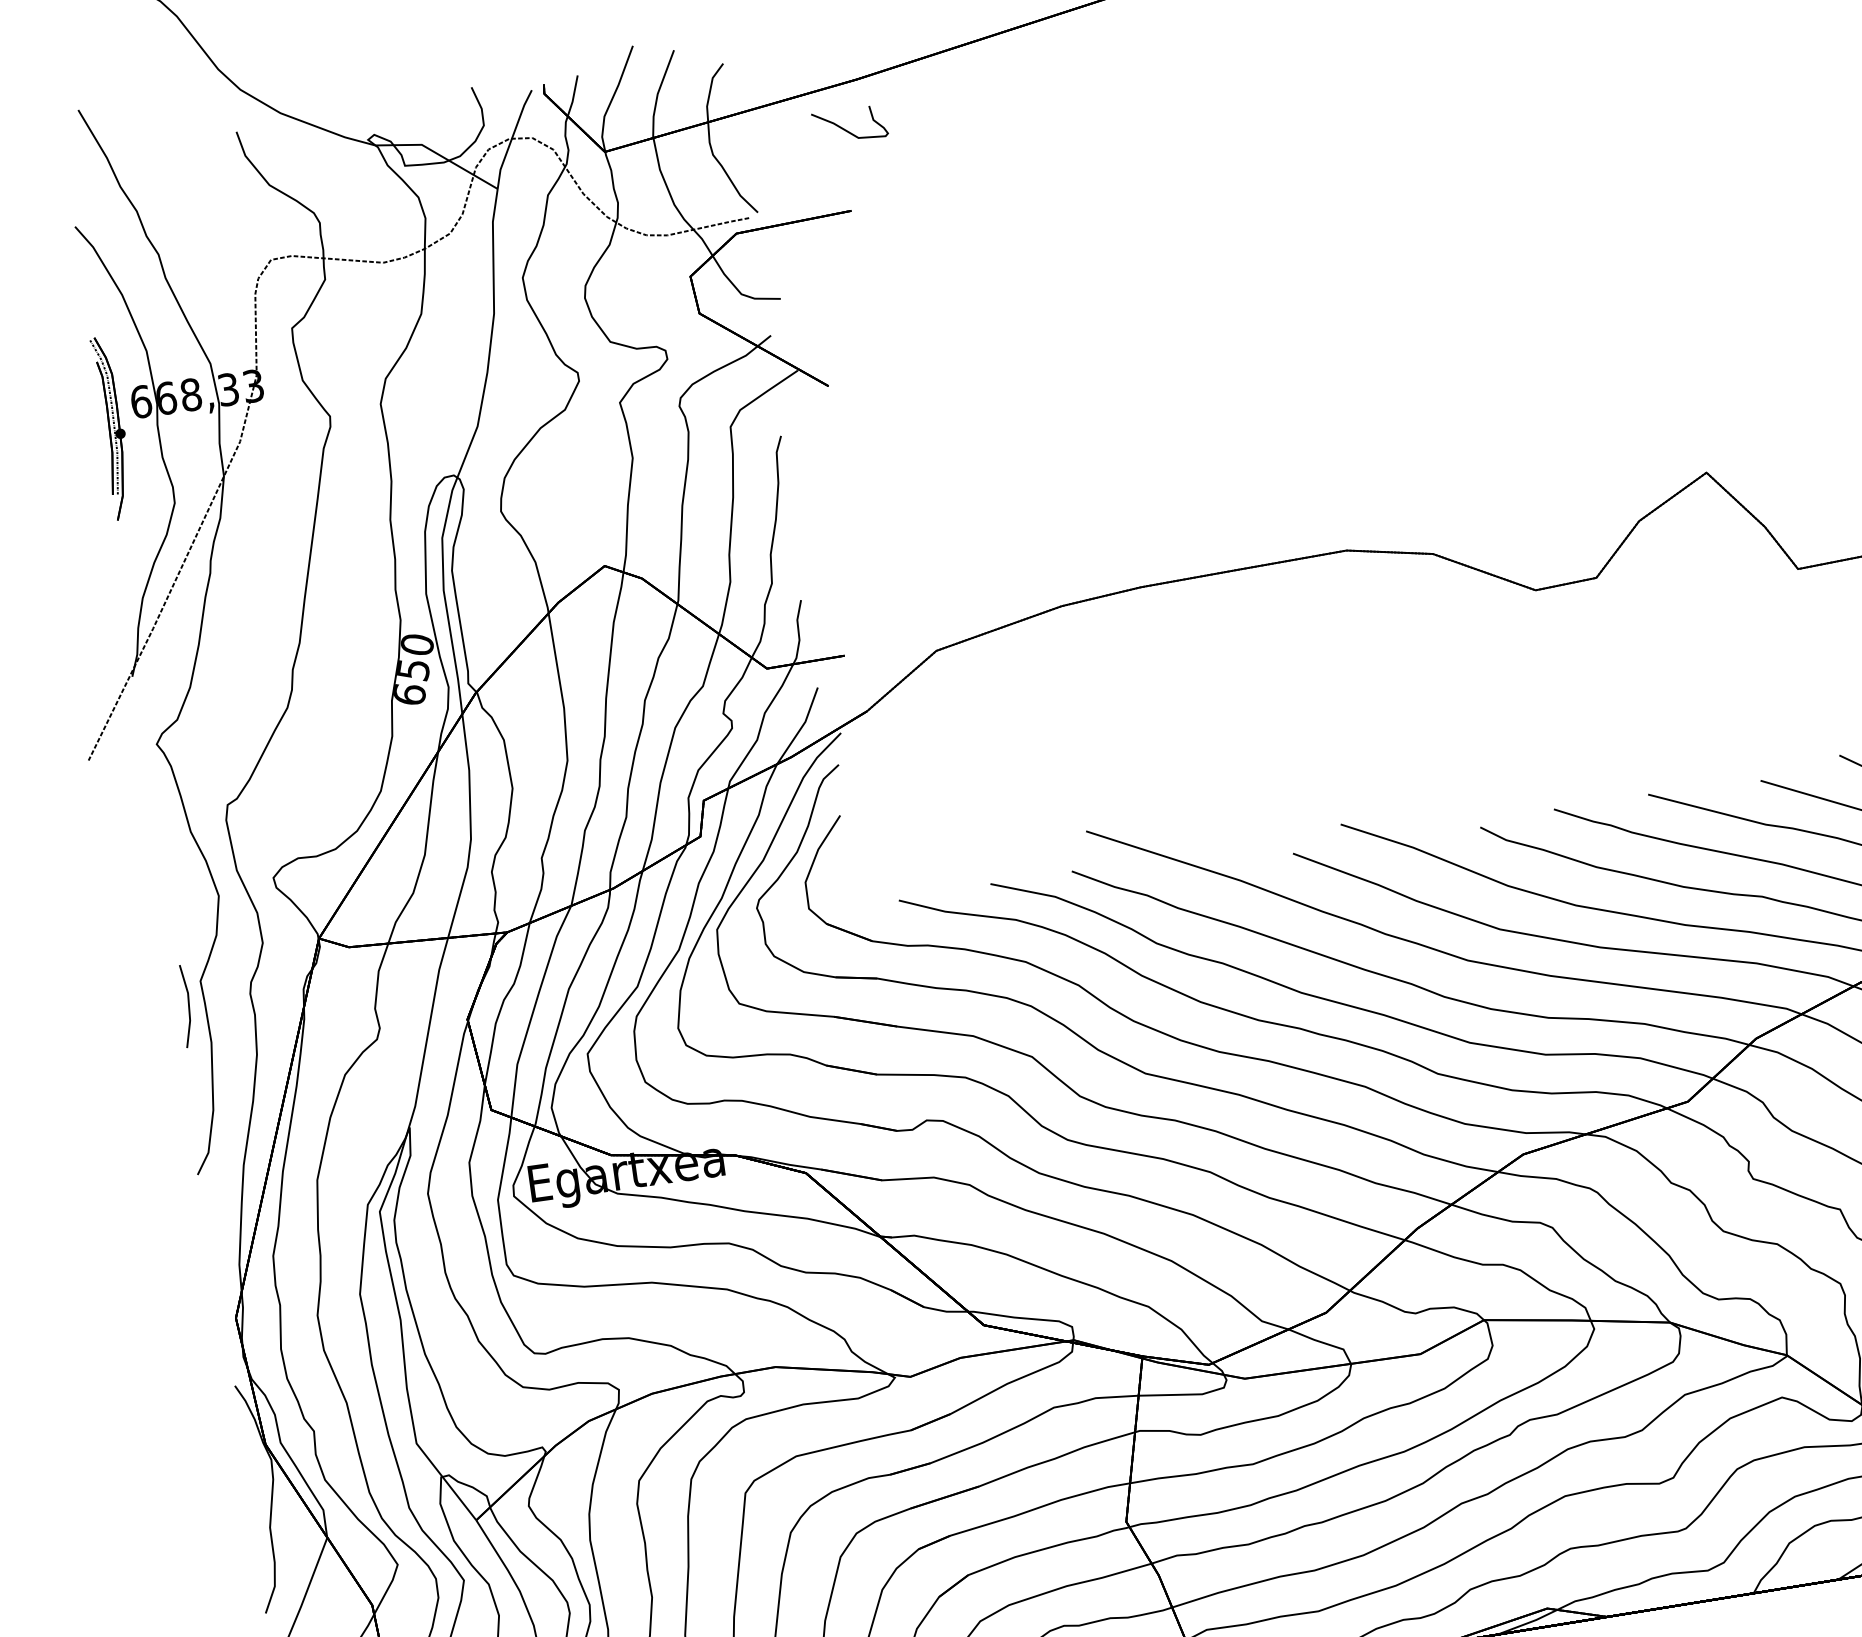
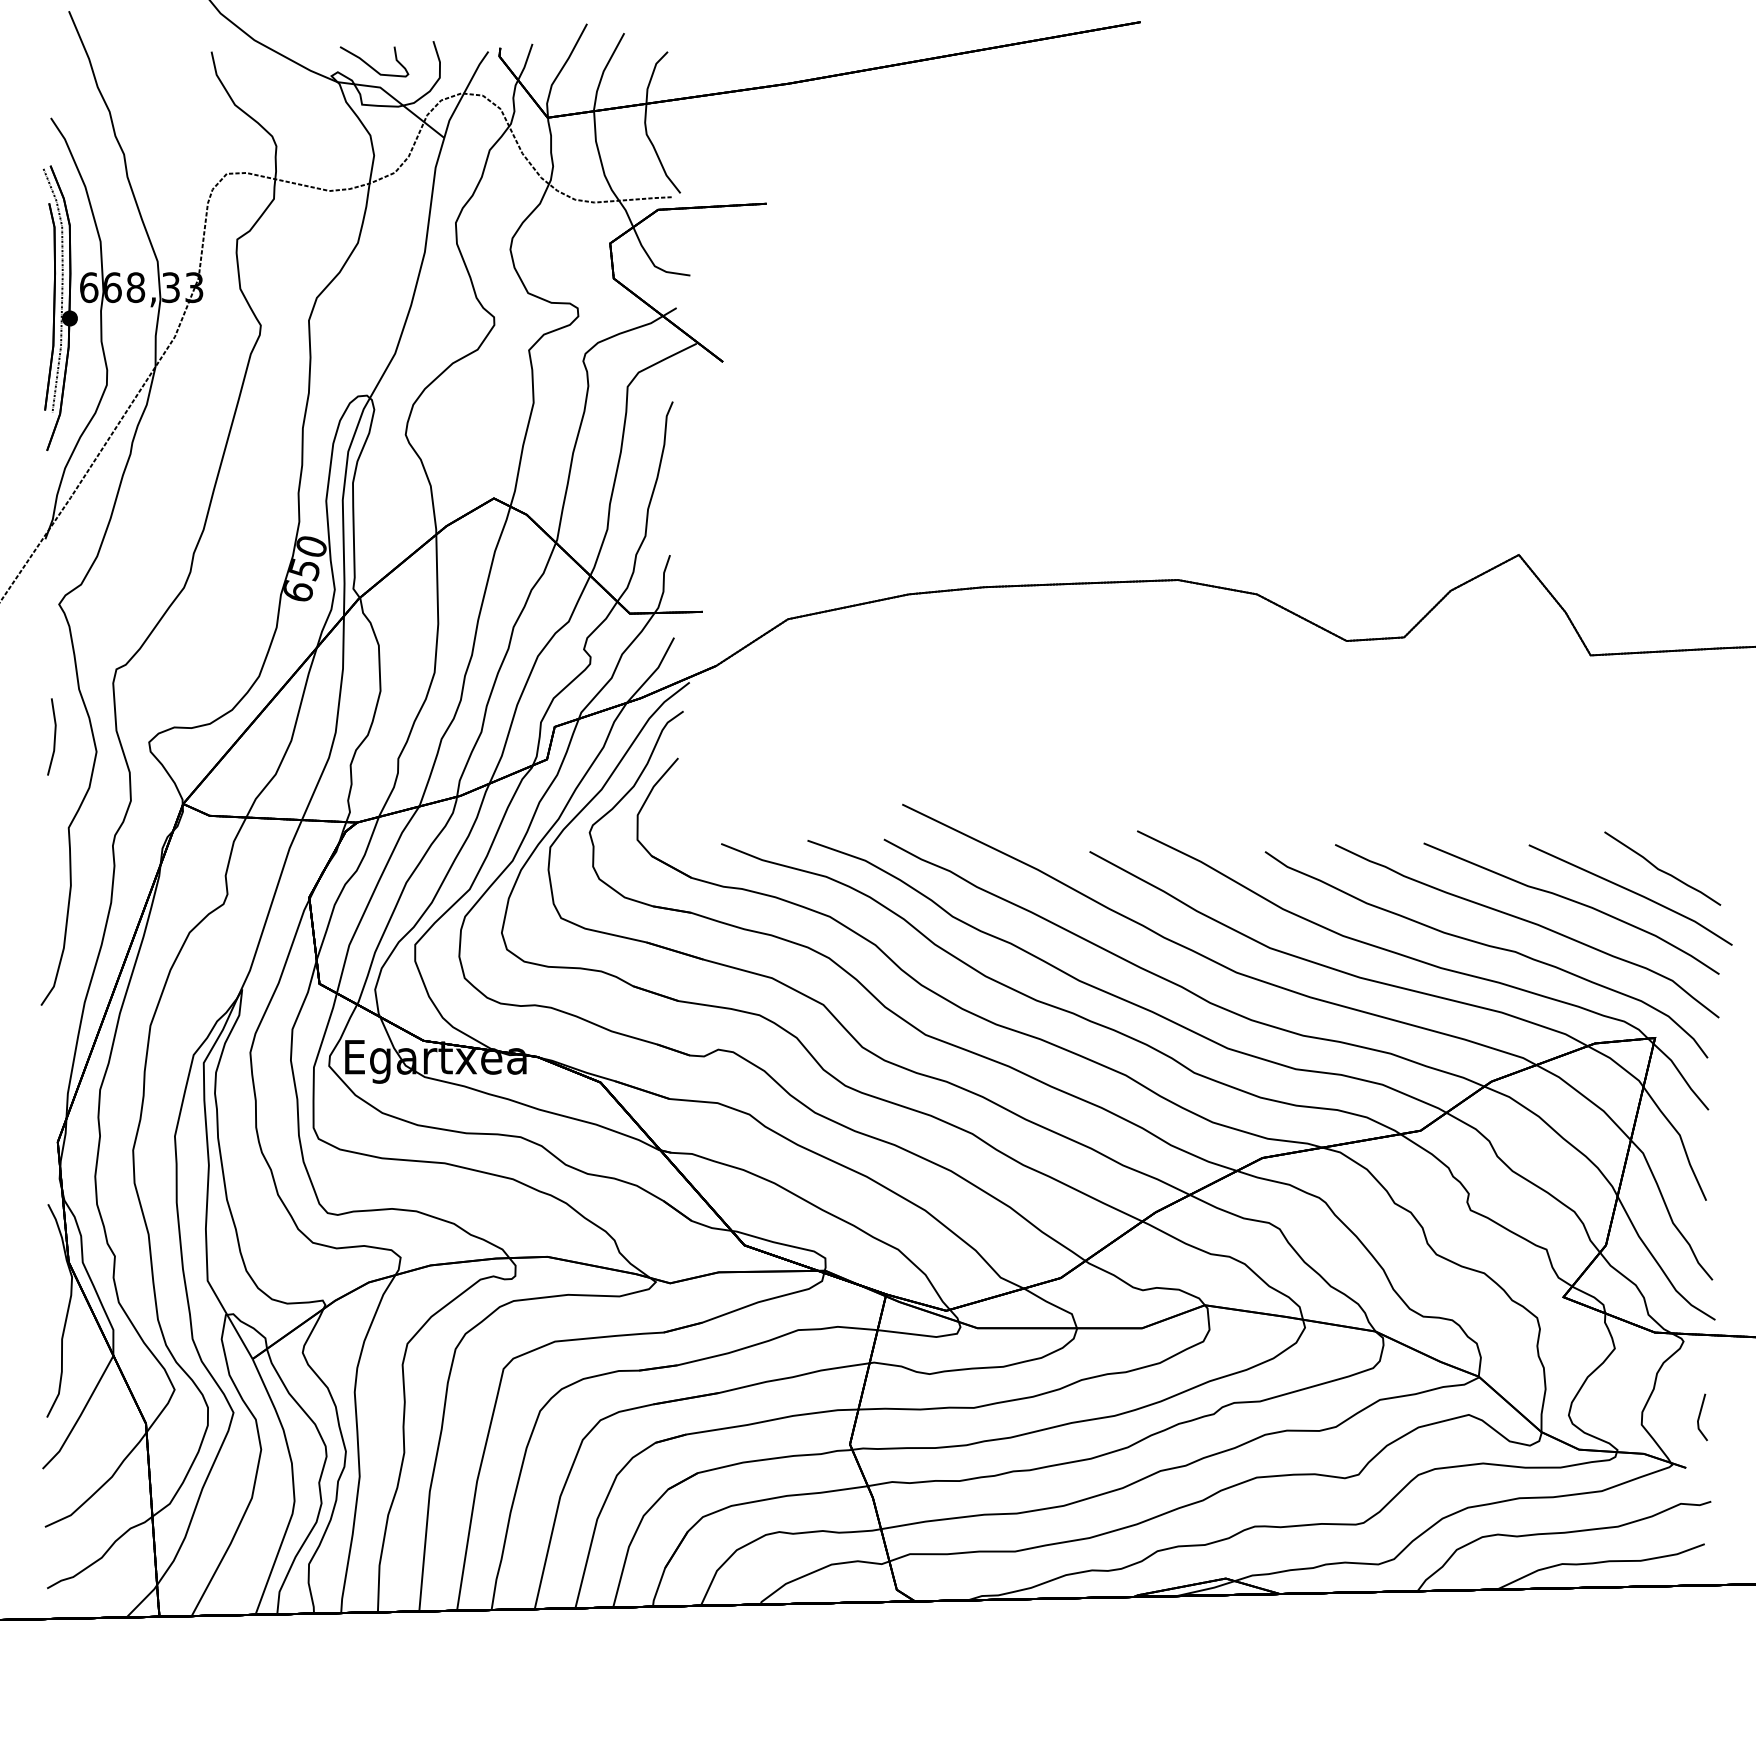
curve: (846, 129) -> (370, 65), moved
part: (112, 427) -> (59, 307), size x1.67
line: (188, 1005) -> (54, 736), moved

